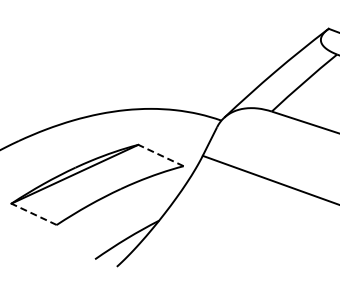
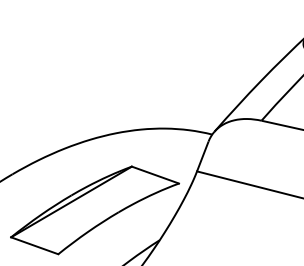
line: (160, 155) -> (154, 175), dashed -> solid
line: (33, 214) -> (34, 246), dashed -> solid

